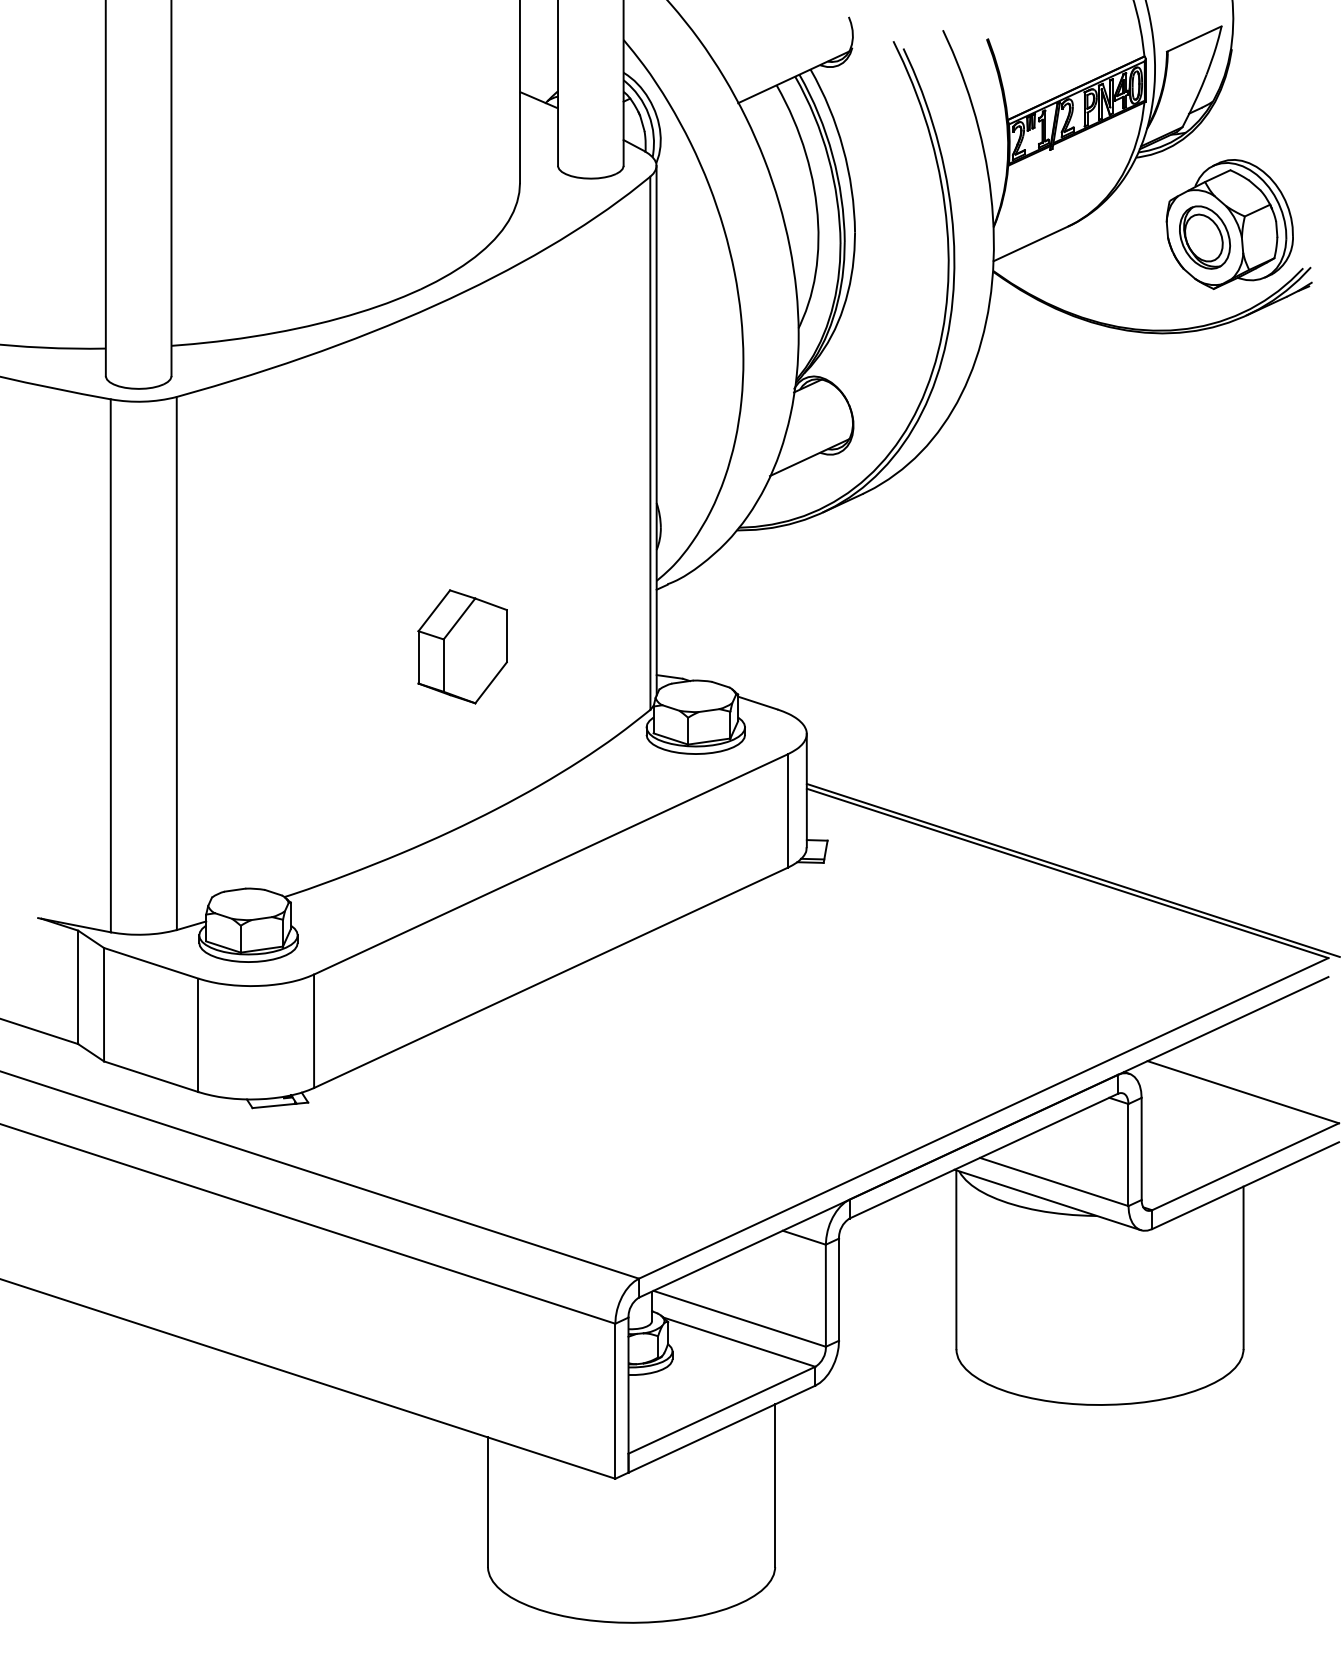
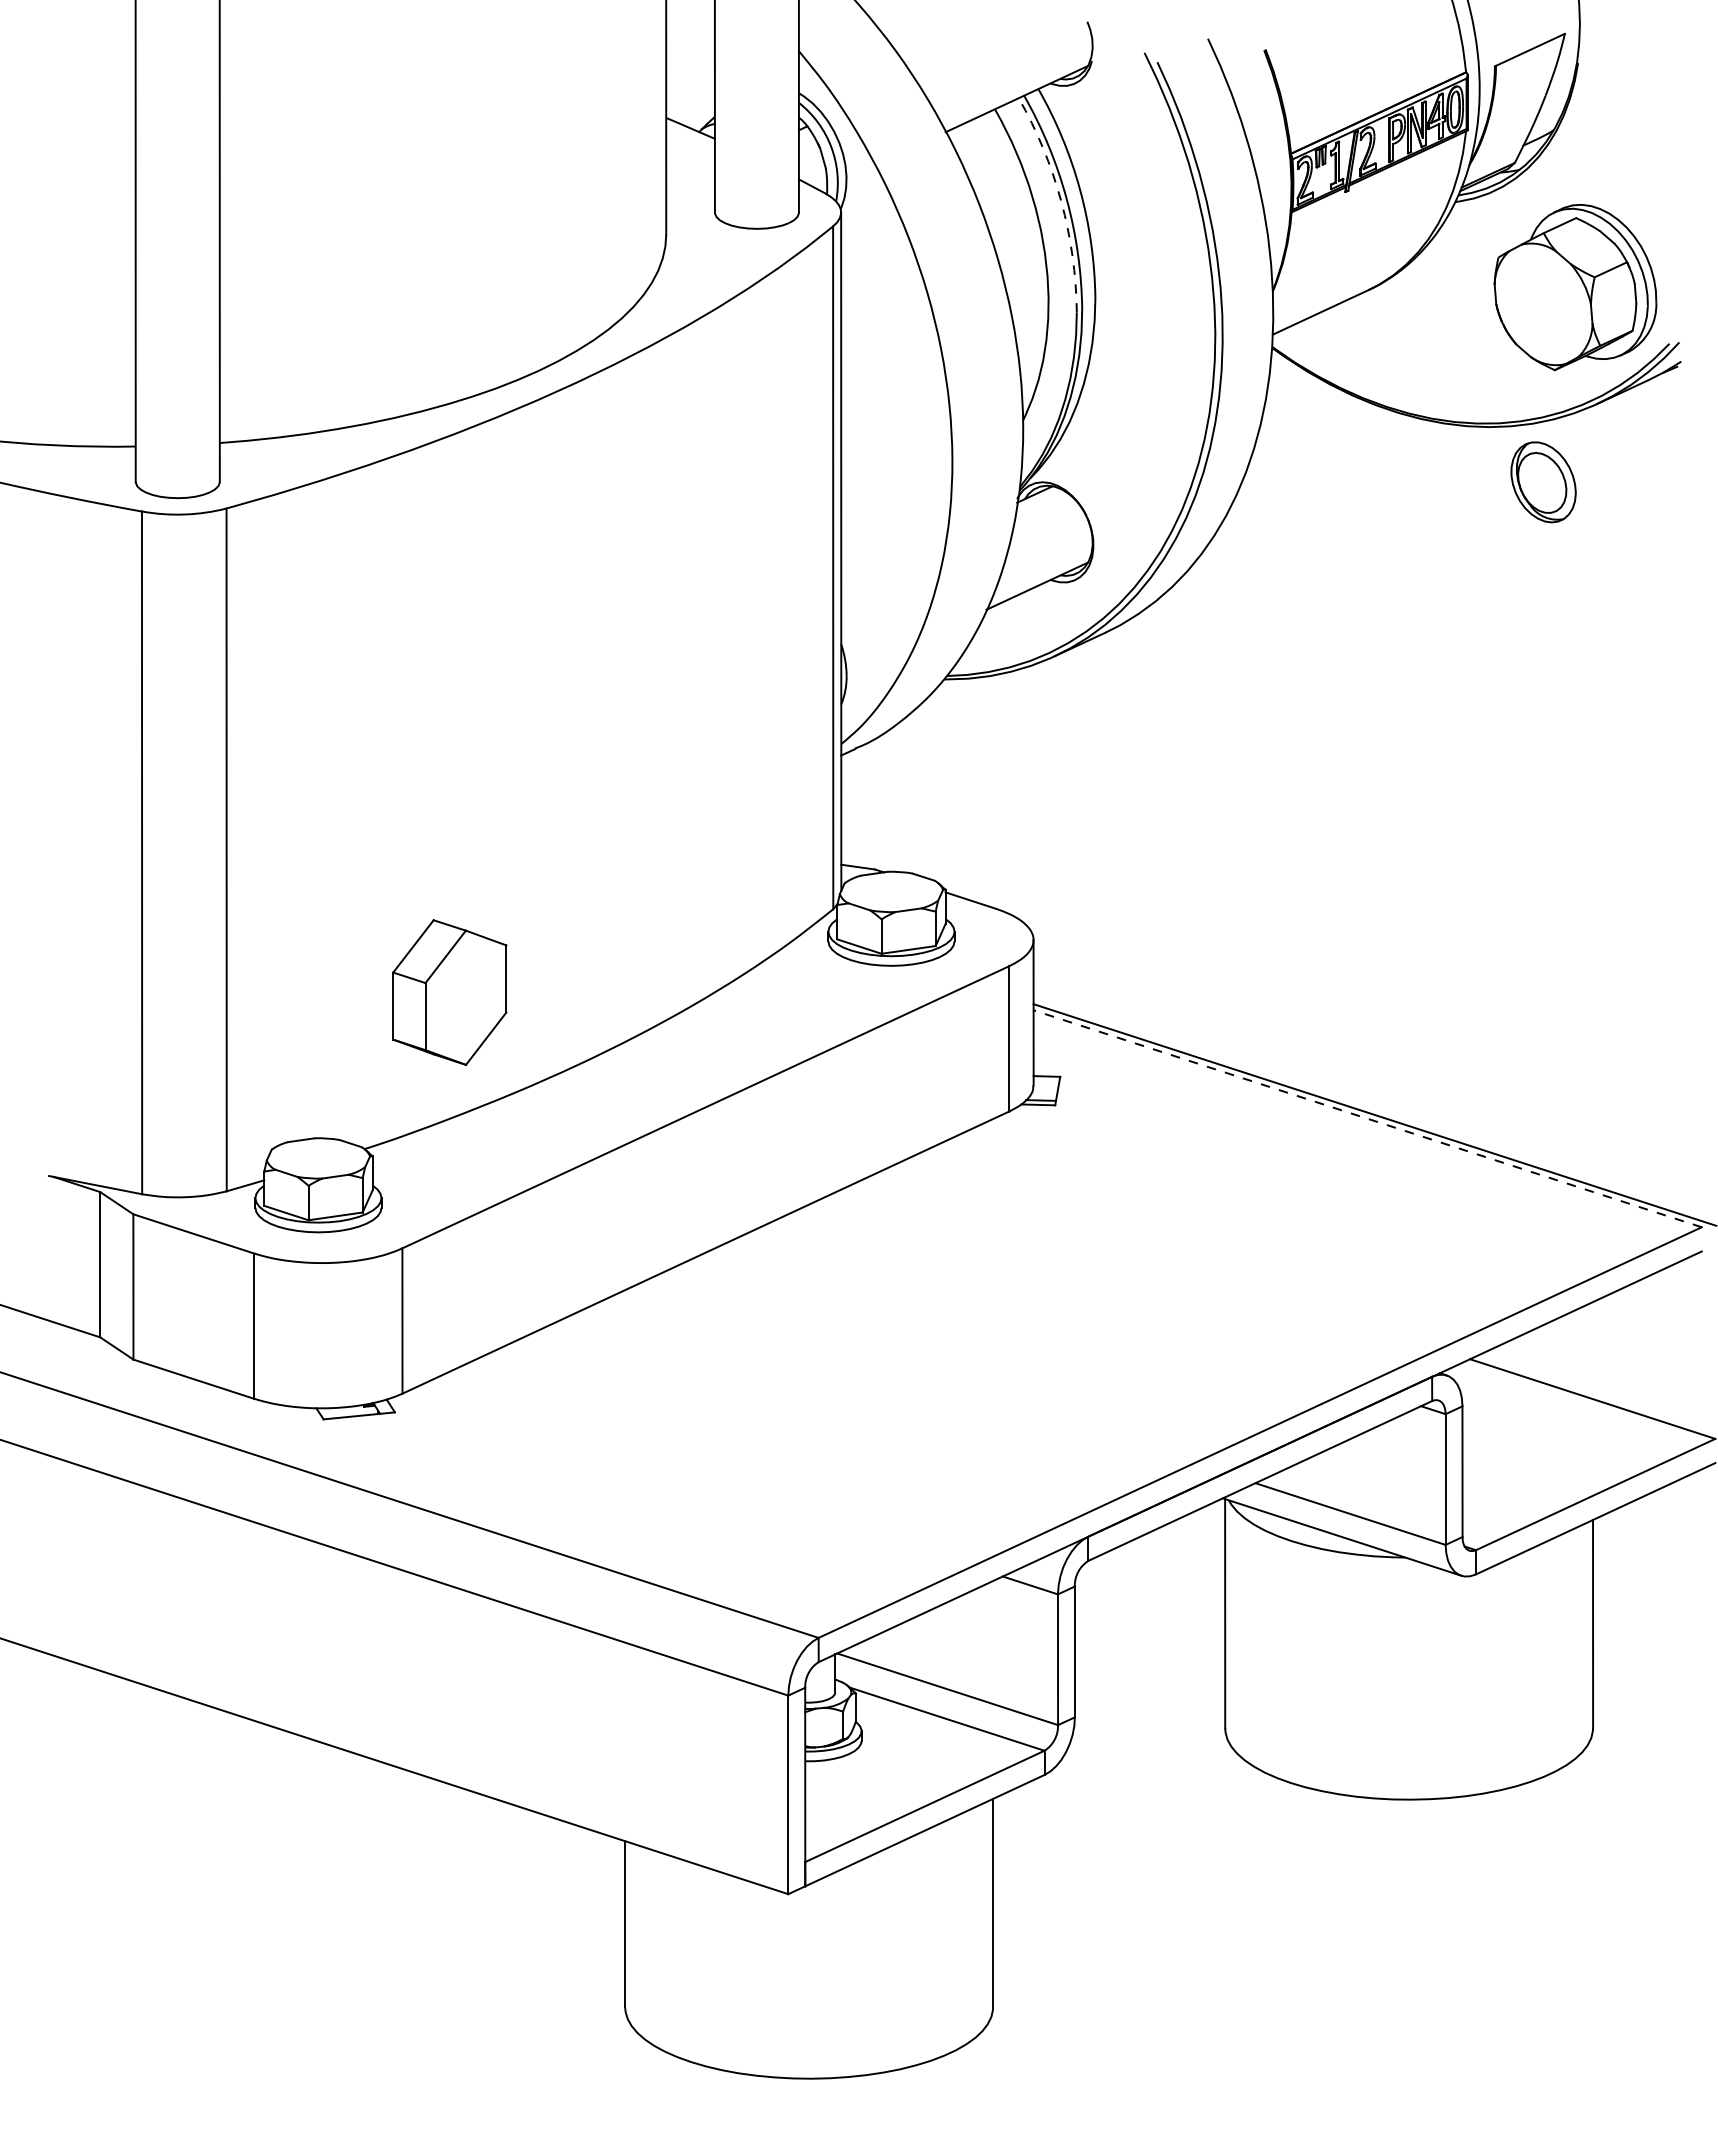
arc: (828, 157) -> (1061, 201), solid -> dashed
part: (1204, 237) -> (1543, 482), moved
part: (462, 646) -> (449, 992), moved
line: (1067, 873) -> (1367, 1118), solid -> dashed

